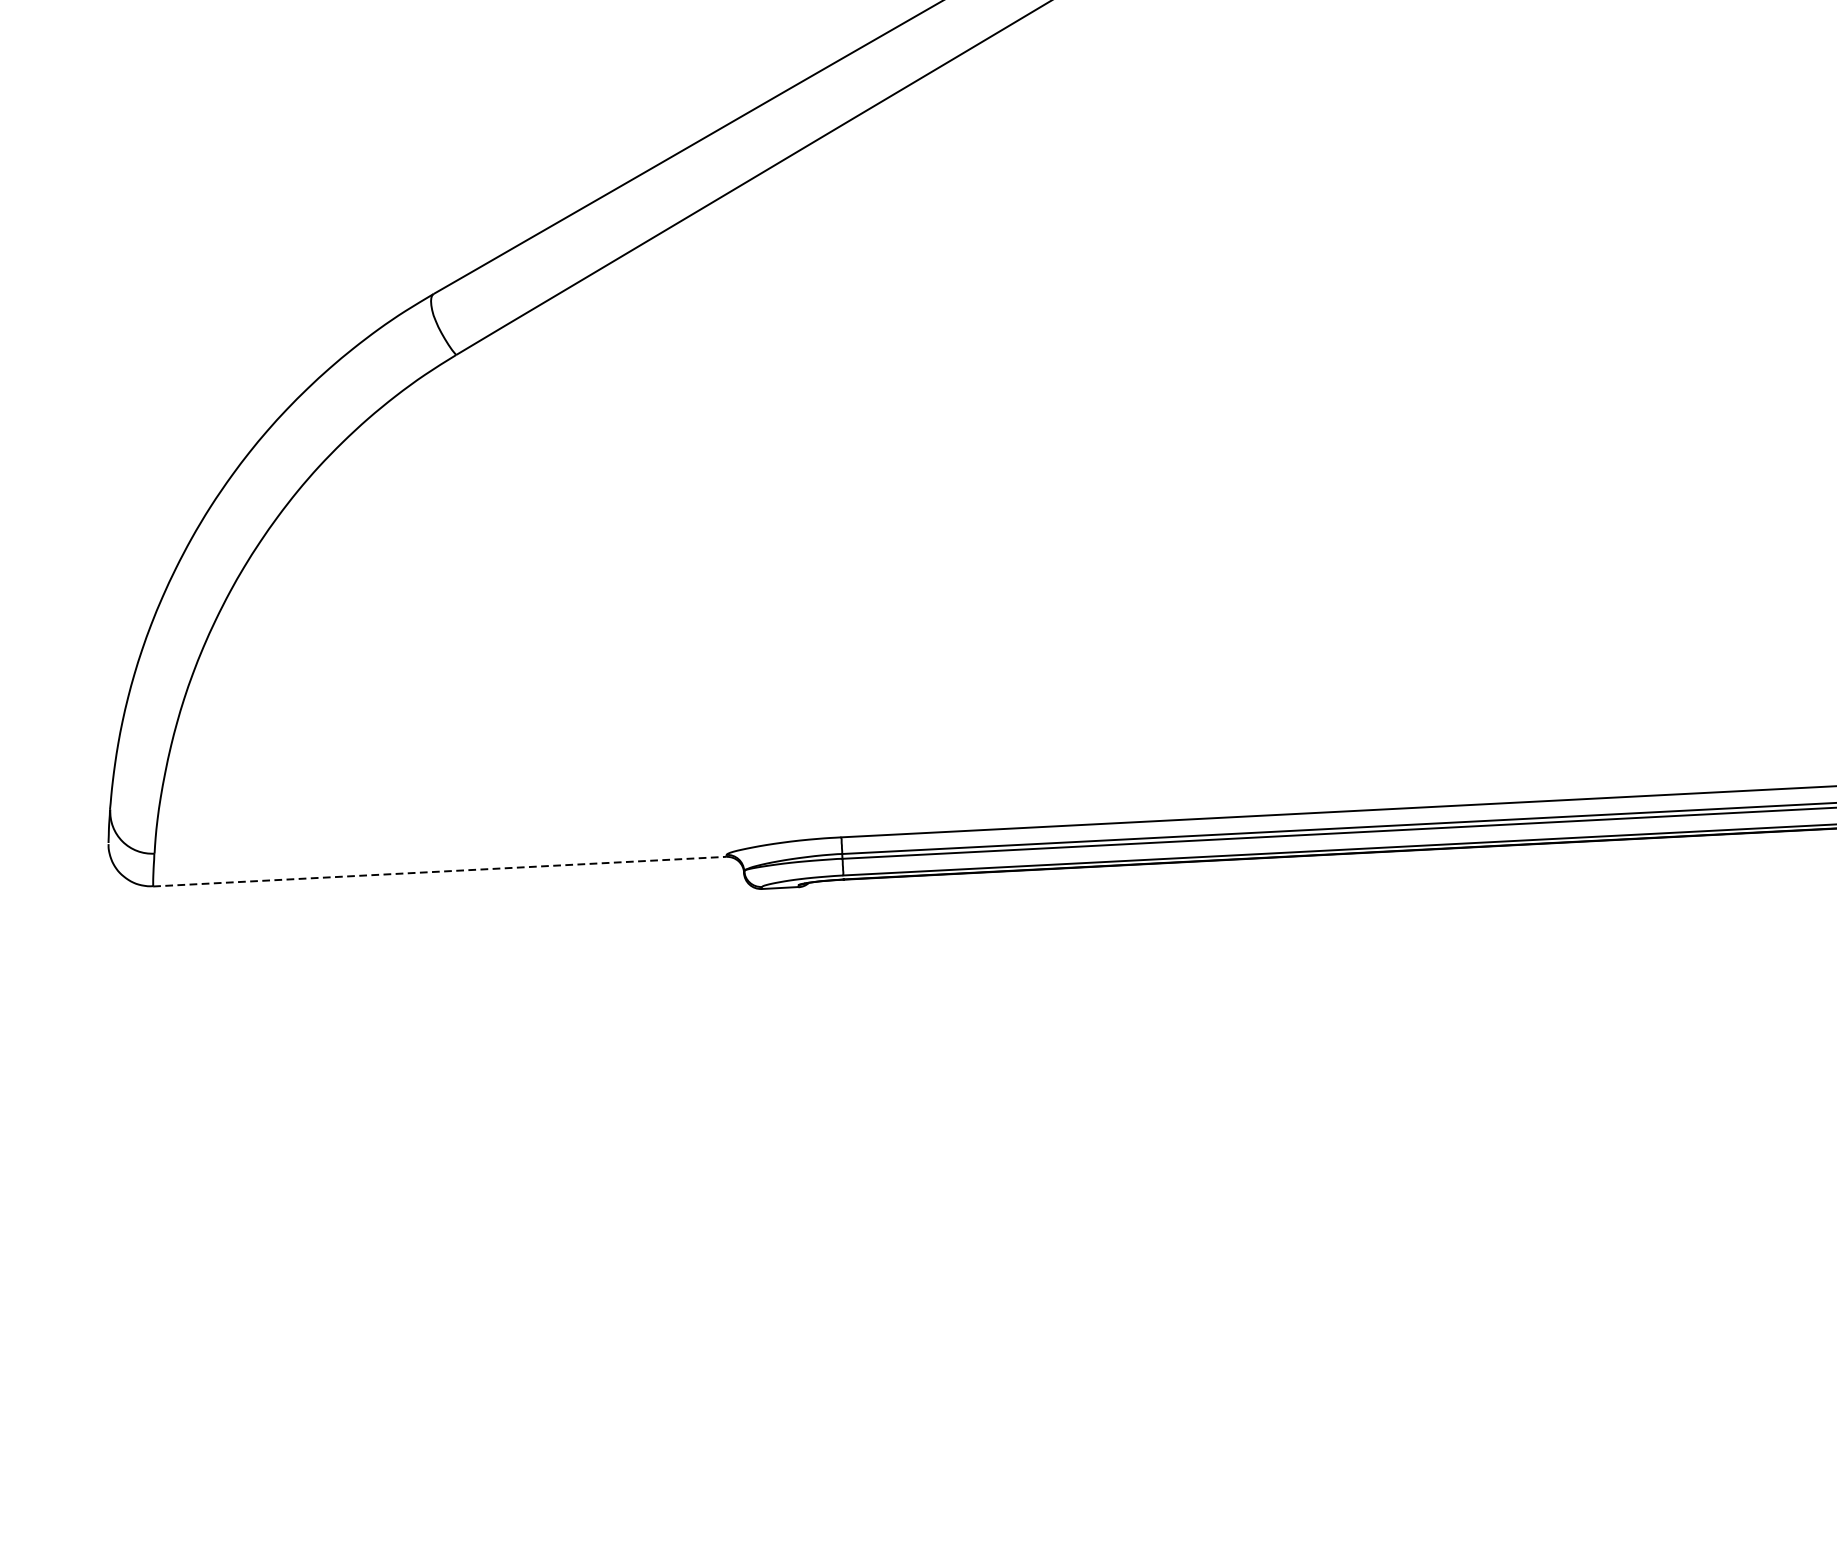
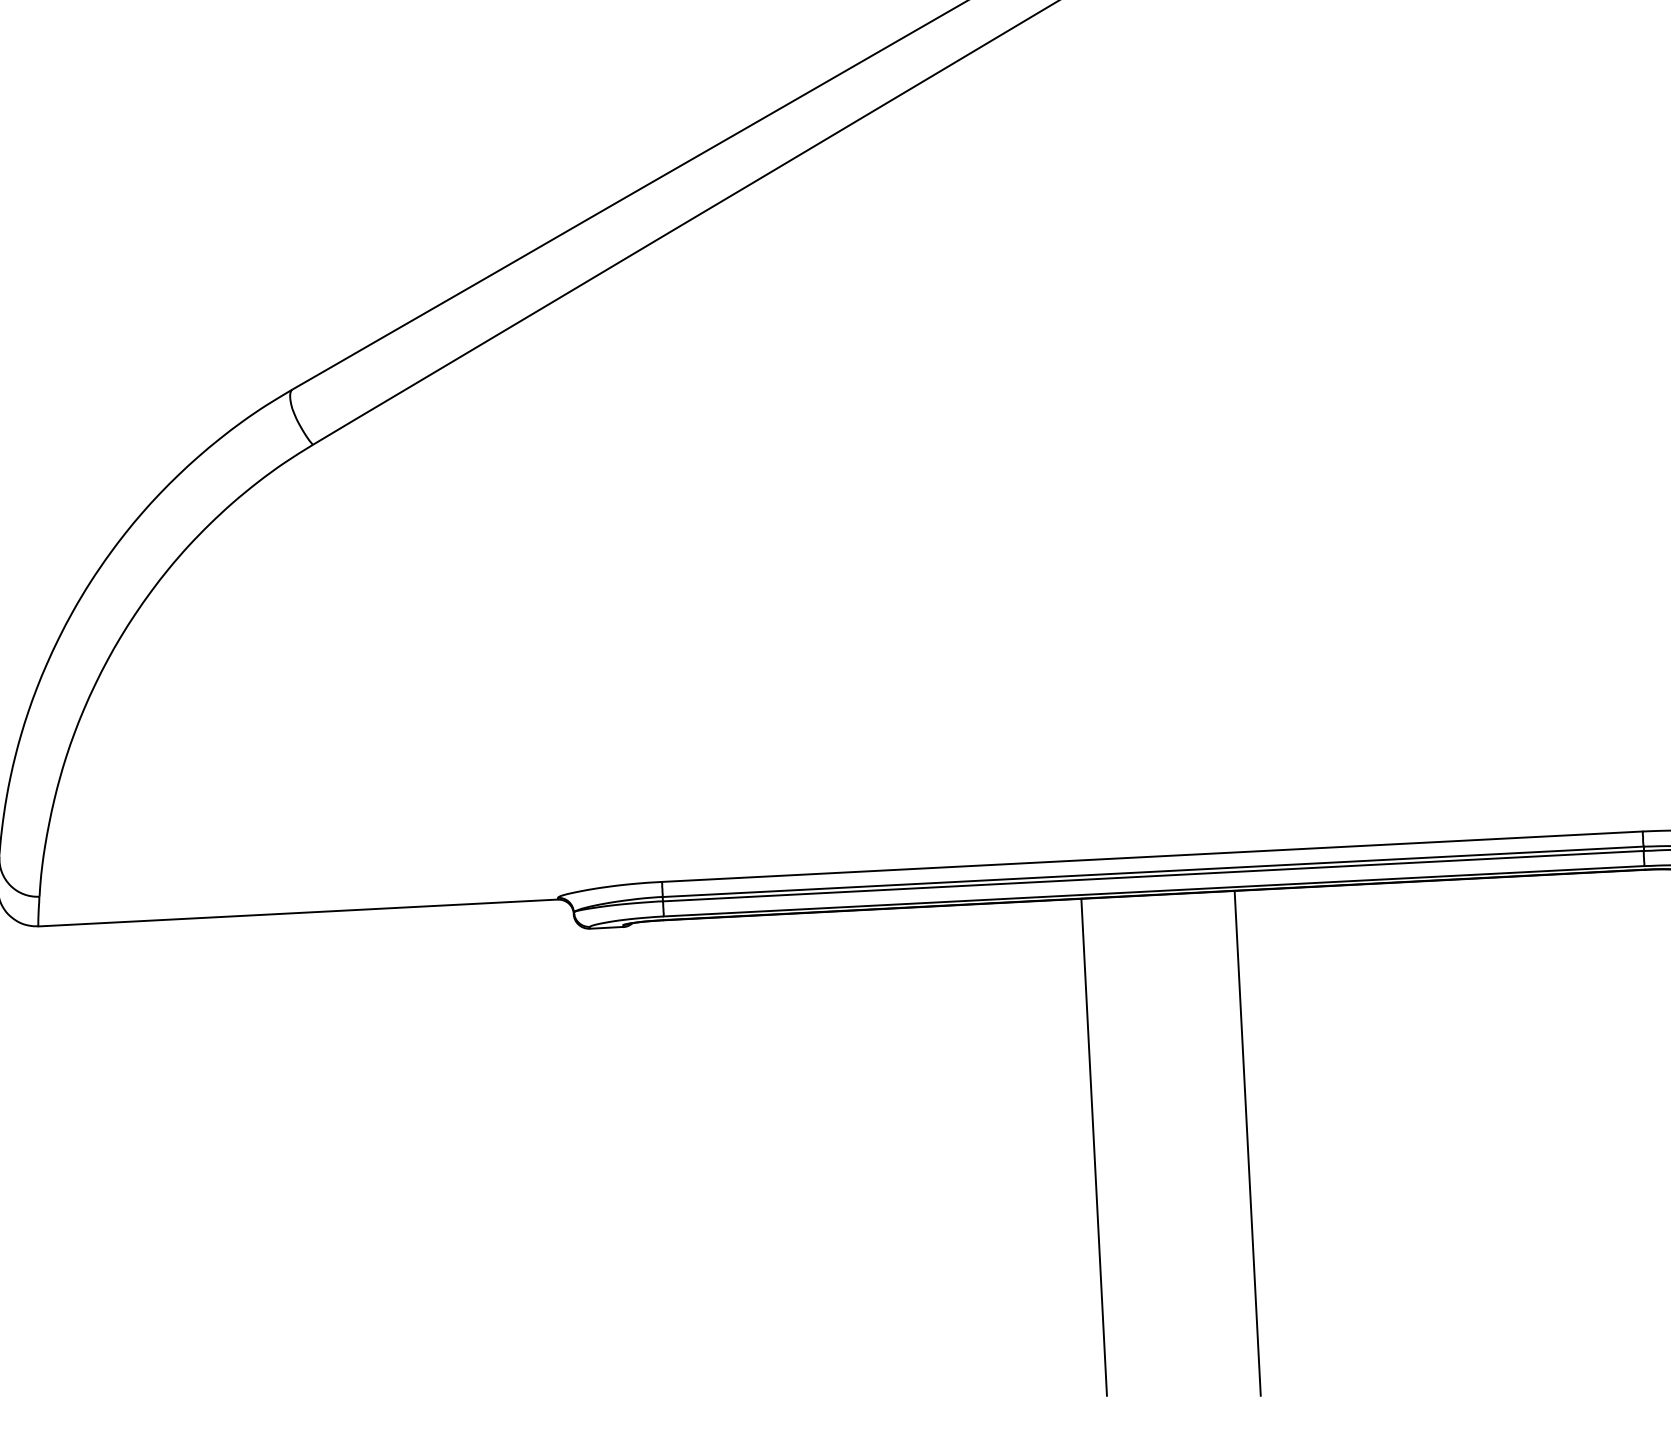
line: (440, 871) -> (298, 912), dashed -> solid
line: (1487, 1124) -> (1247, 1142), added
line: (1317, 1129) -> (1093, 1146), added

